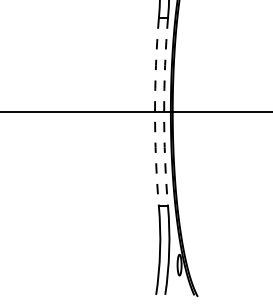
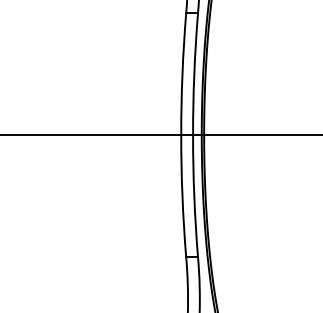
arc: (155, 112) -> (181, 135), dashed -> solid
arc: (164, 112) -> (193, 135), dashed -> solid

